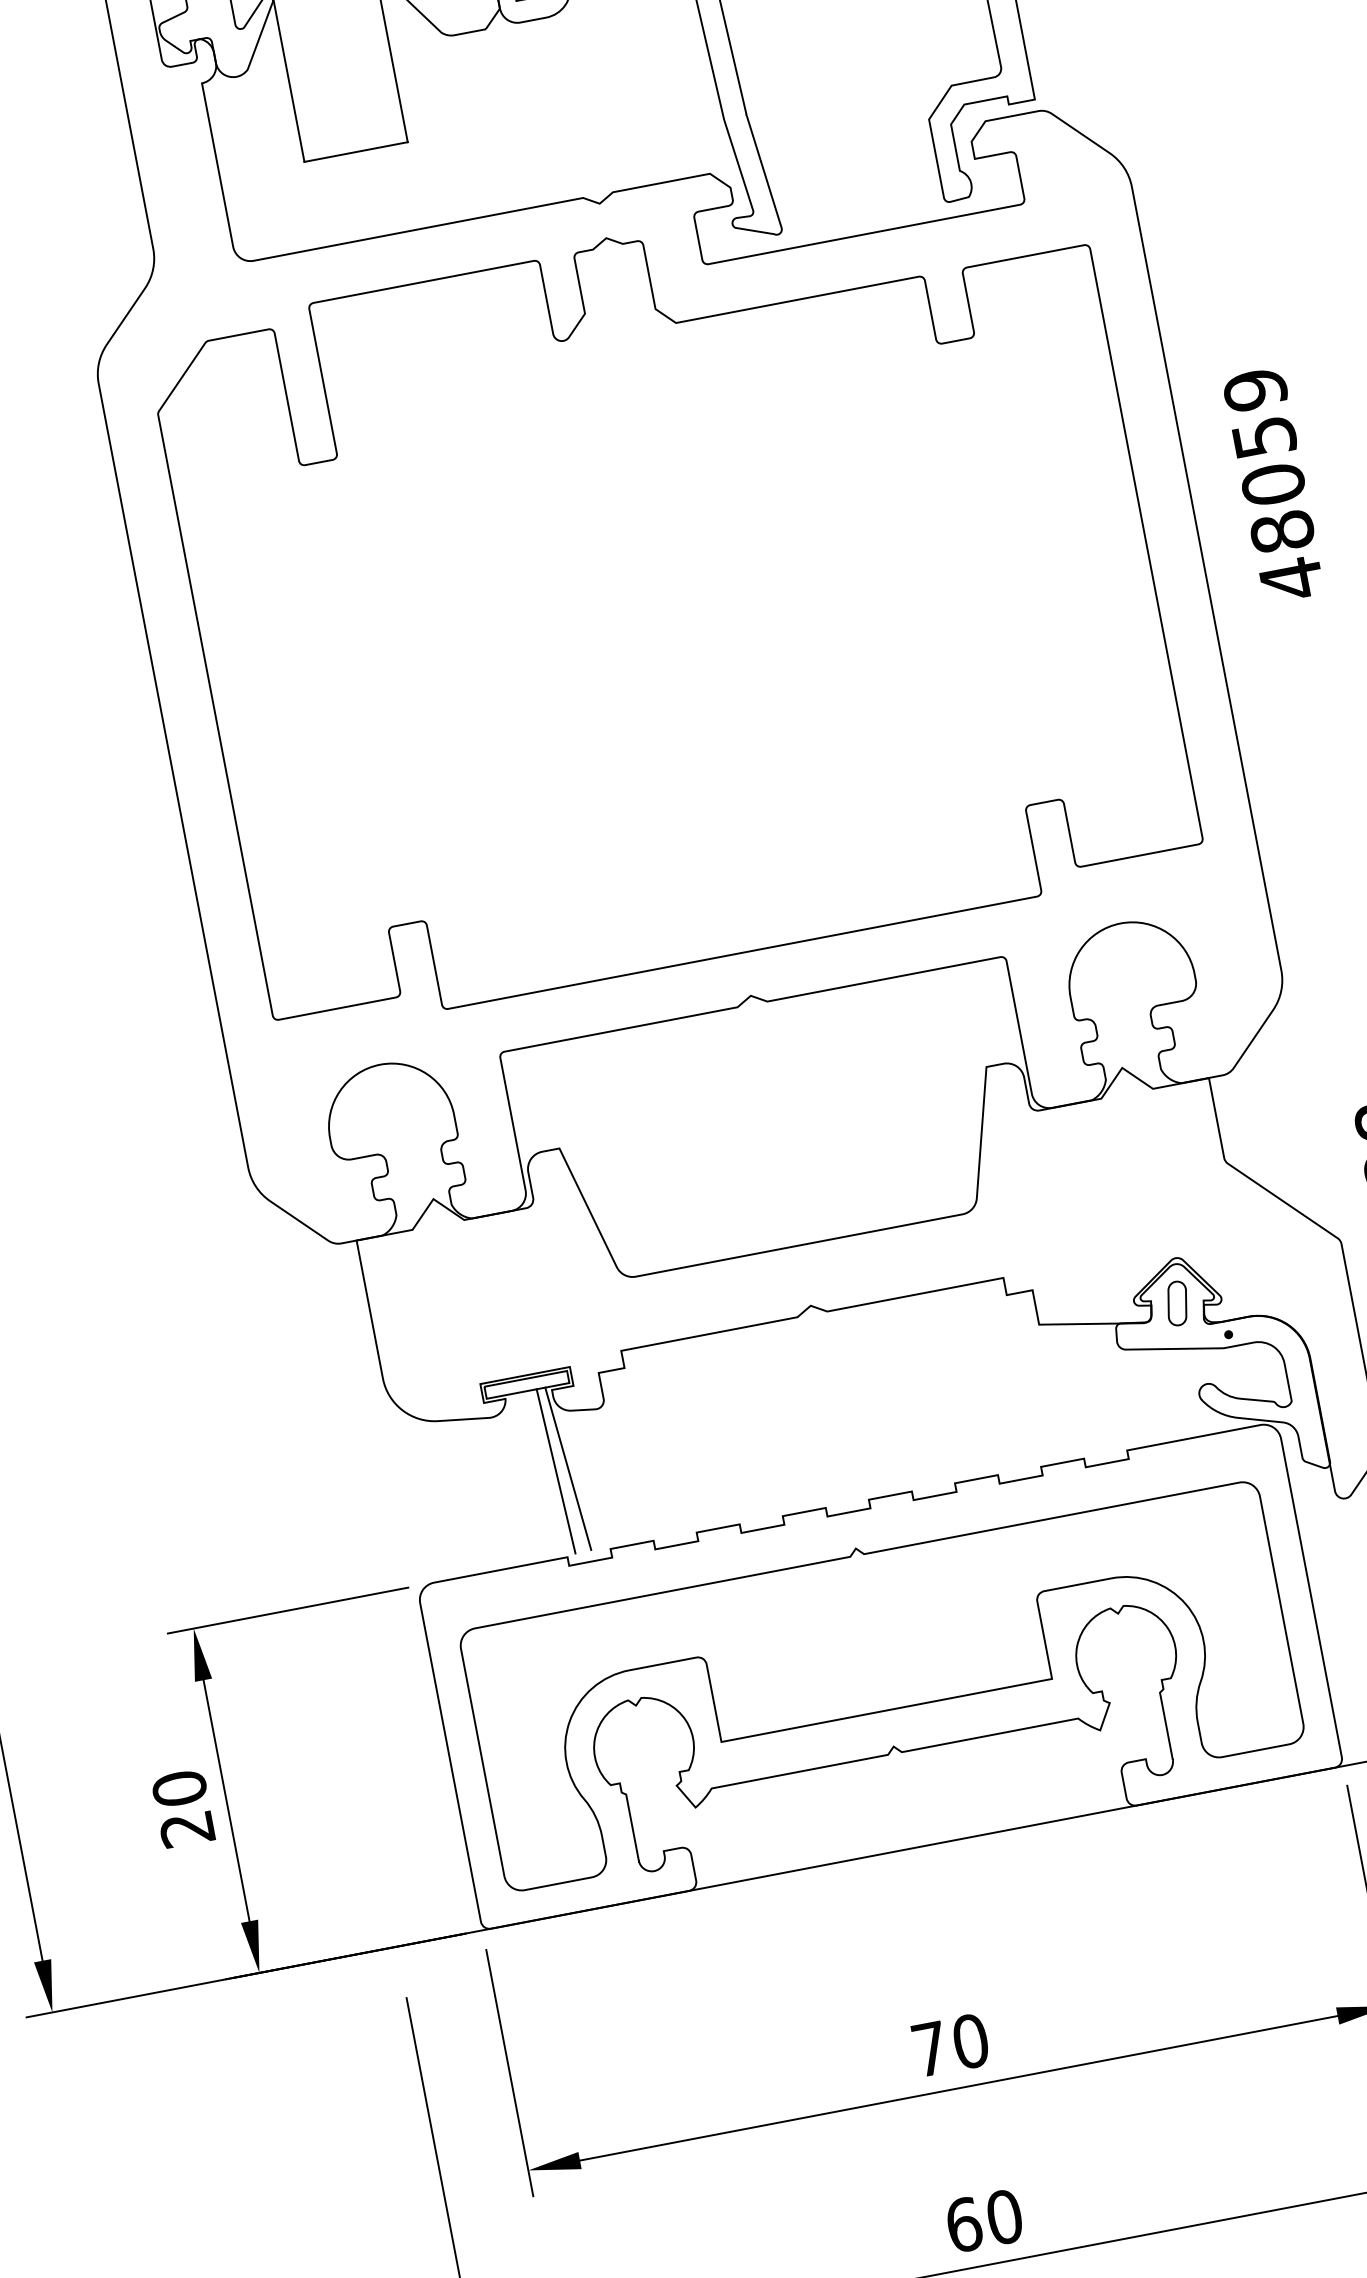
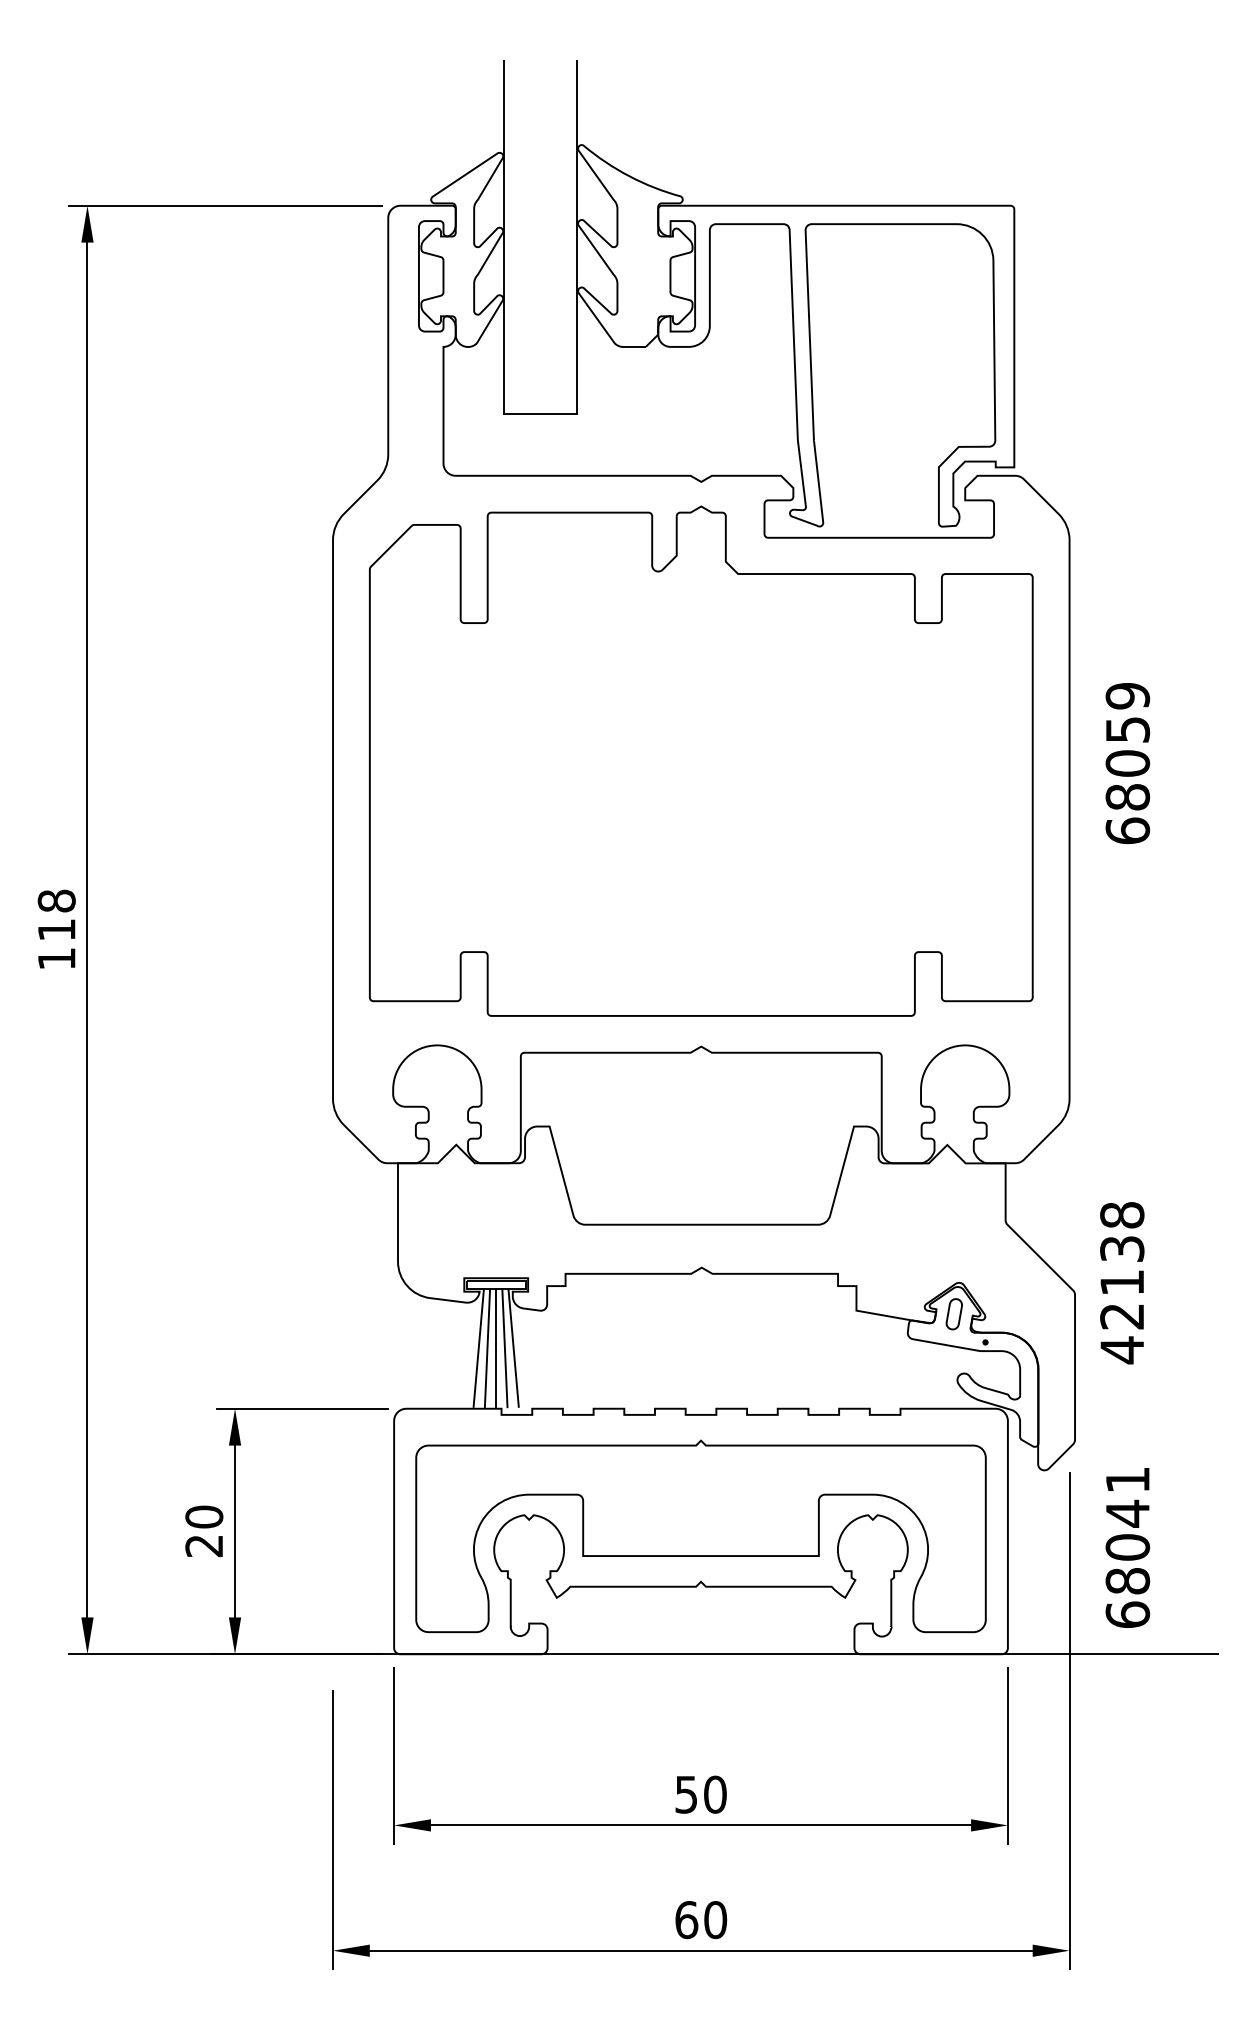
text: (1291, 580) -> (1127, 831), 48059 -> 68059
line: (544, 1474) -> (496, 1348), added
line: (531, 1476) -> (487, 1348), added
line: (518, 1477) -> (478, 1347), added
text: (930, 2048) -> (686, 1794), 70 -> 50

